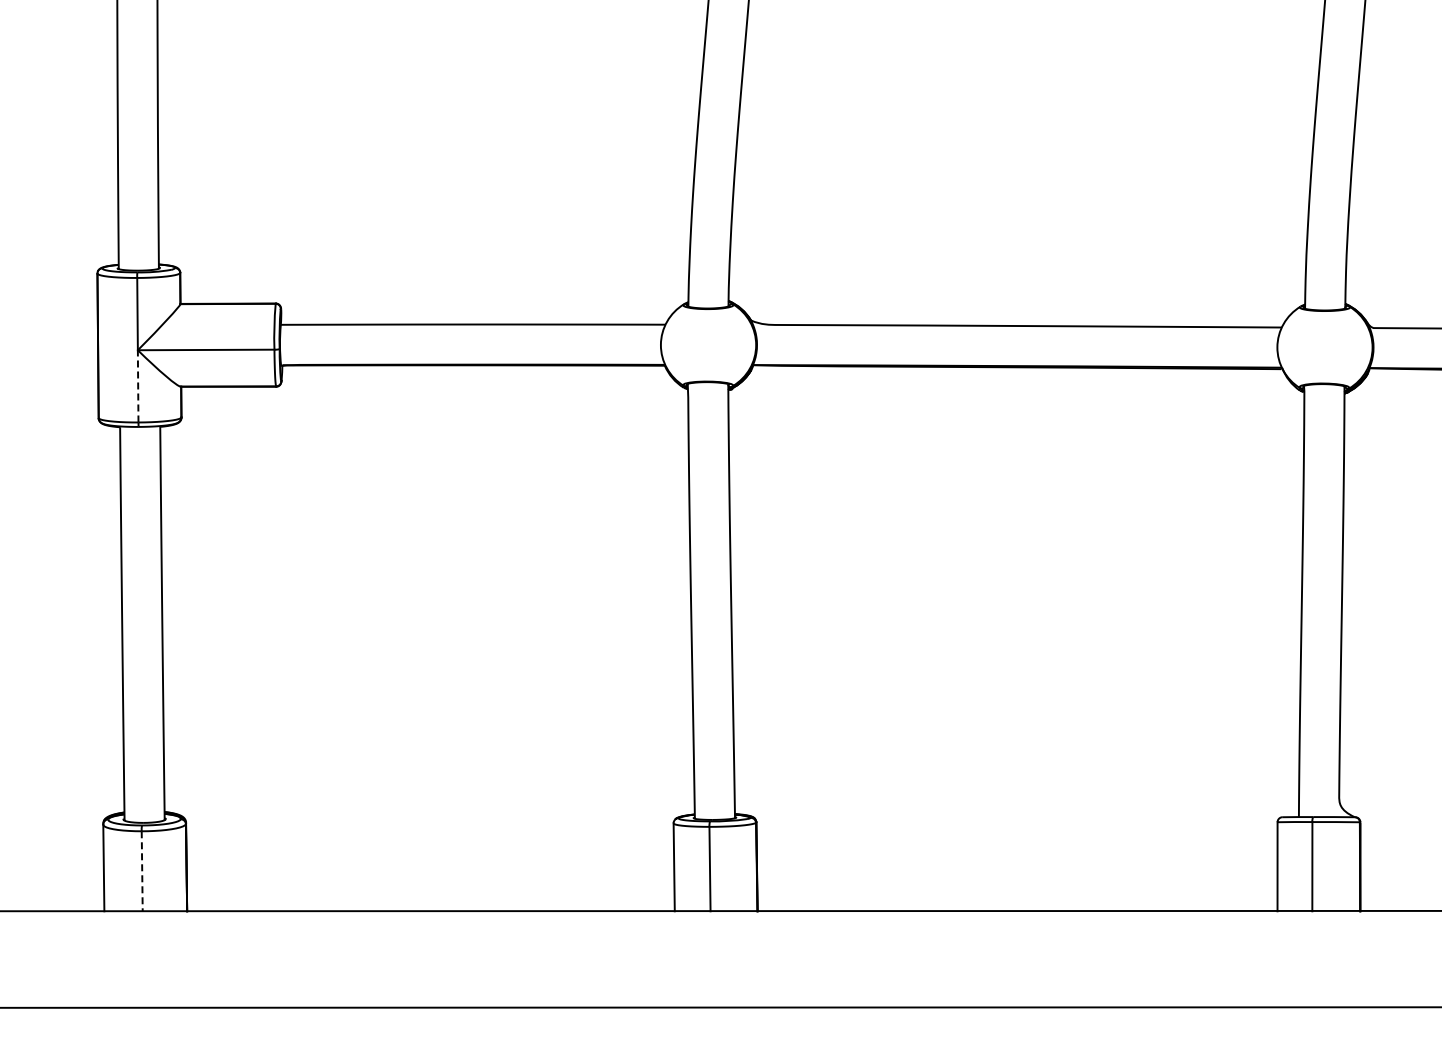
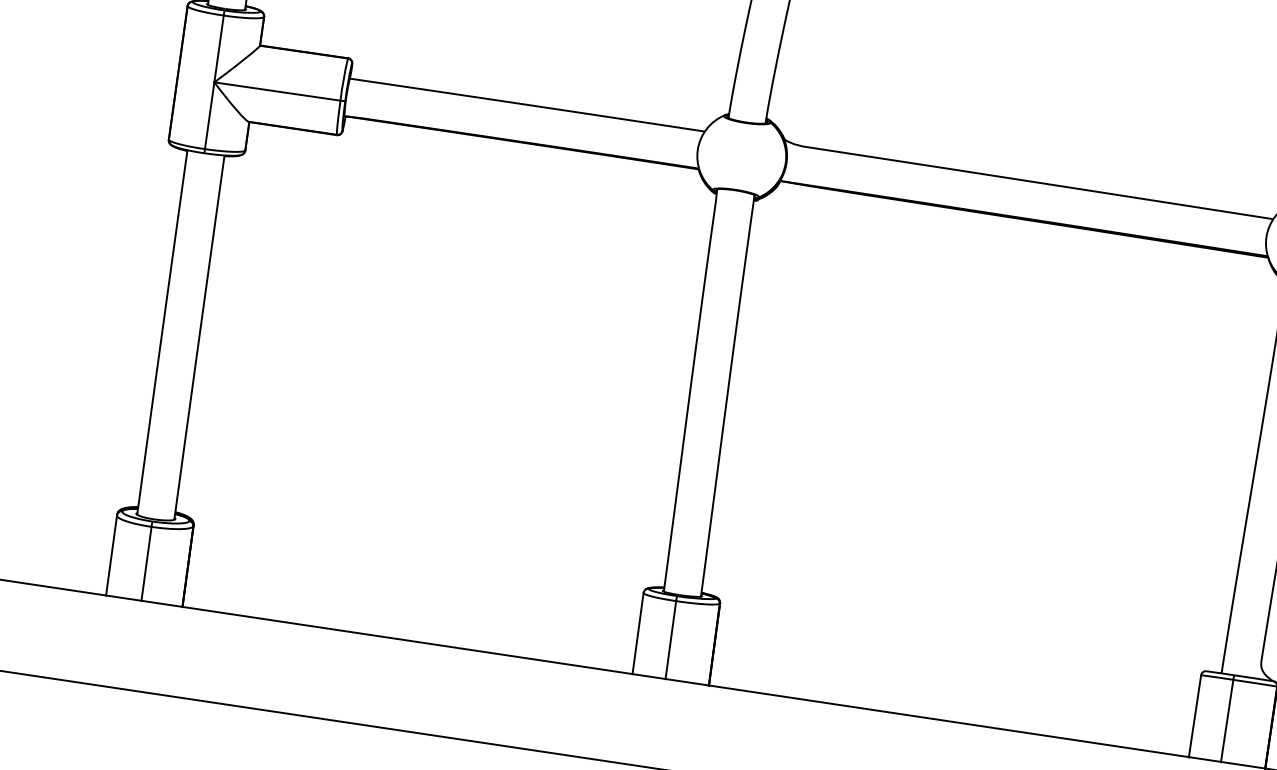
line: (138, 385) -> (210, 115), dashed -> solid
line: (142, 871) -> (146, 564), dashed -> solid

